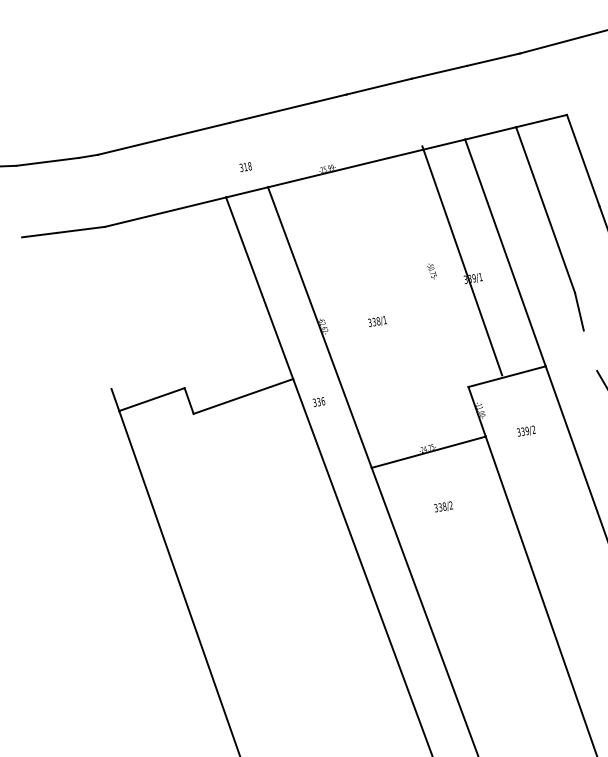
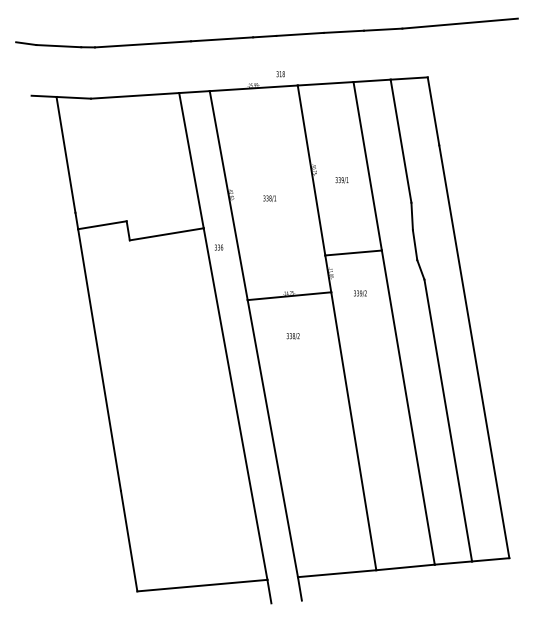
text: (245, 167) -> (280, 74), moved
line: (462, 260) -> (311, 170), moved
line: (83, 310) -> (65, 154), added
line: (589, 351) -> (414, 245), added

